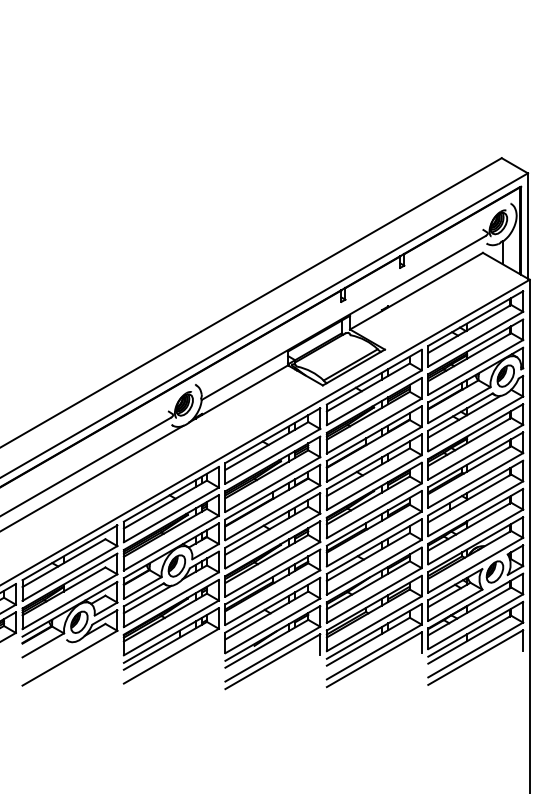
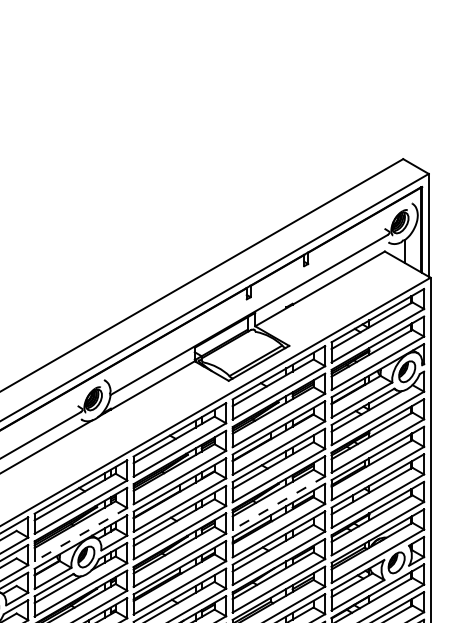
line: (374, 510) -> (279, 502), solid -> dashed
line: (171, 543) -> (81, 535), solid -> dashed

